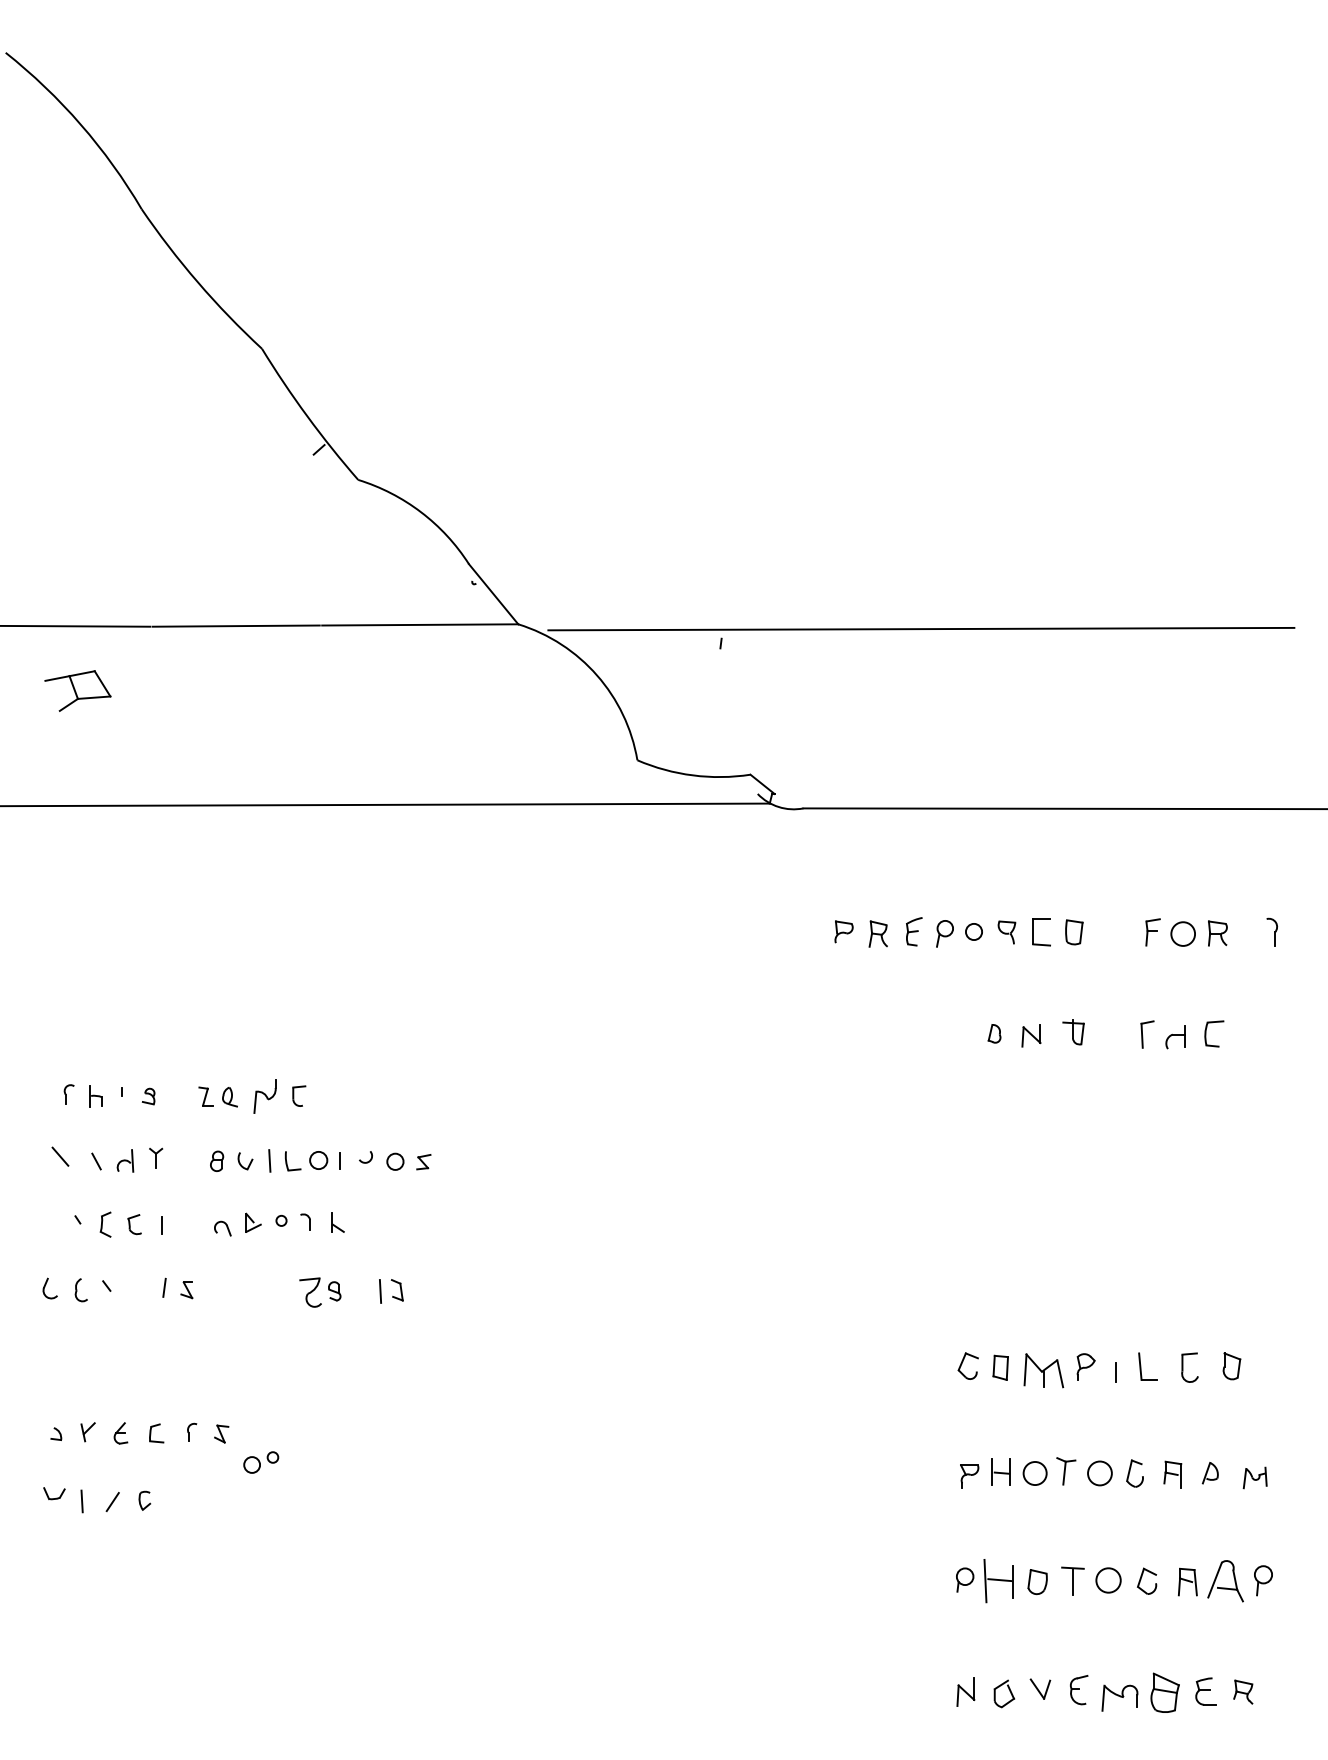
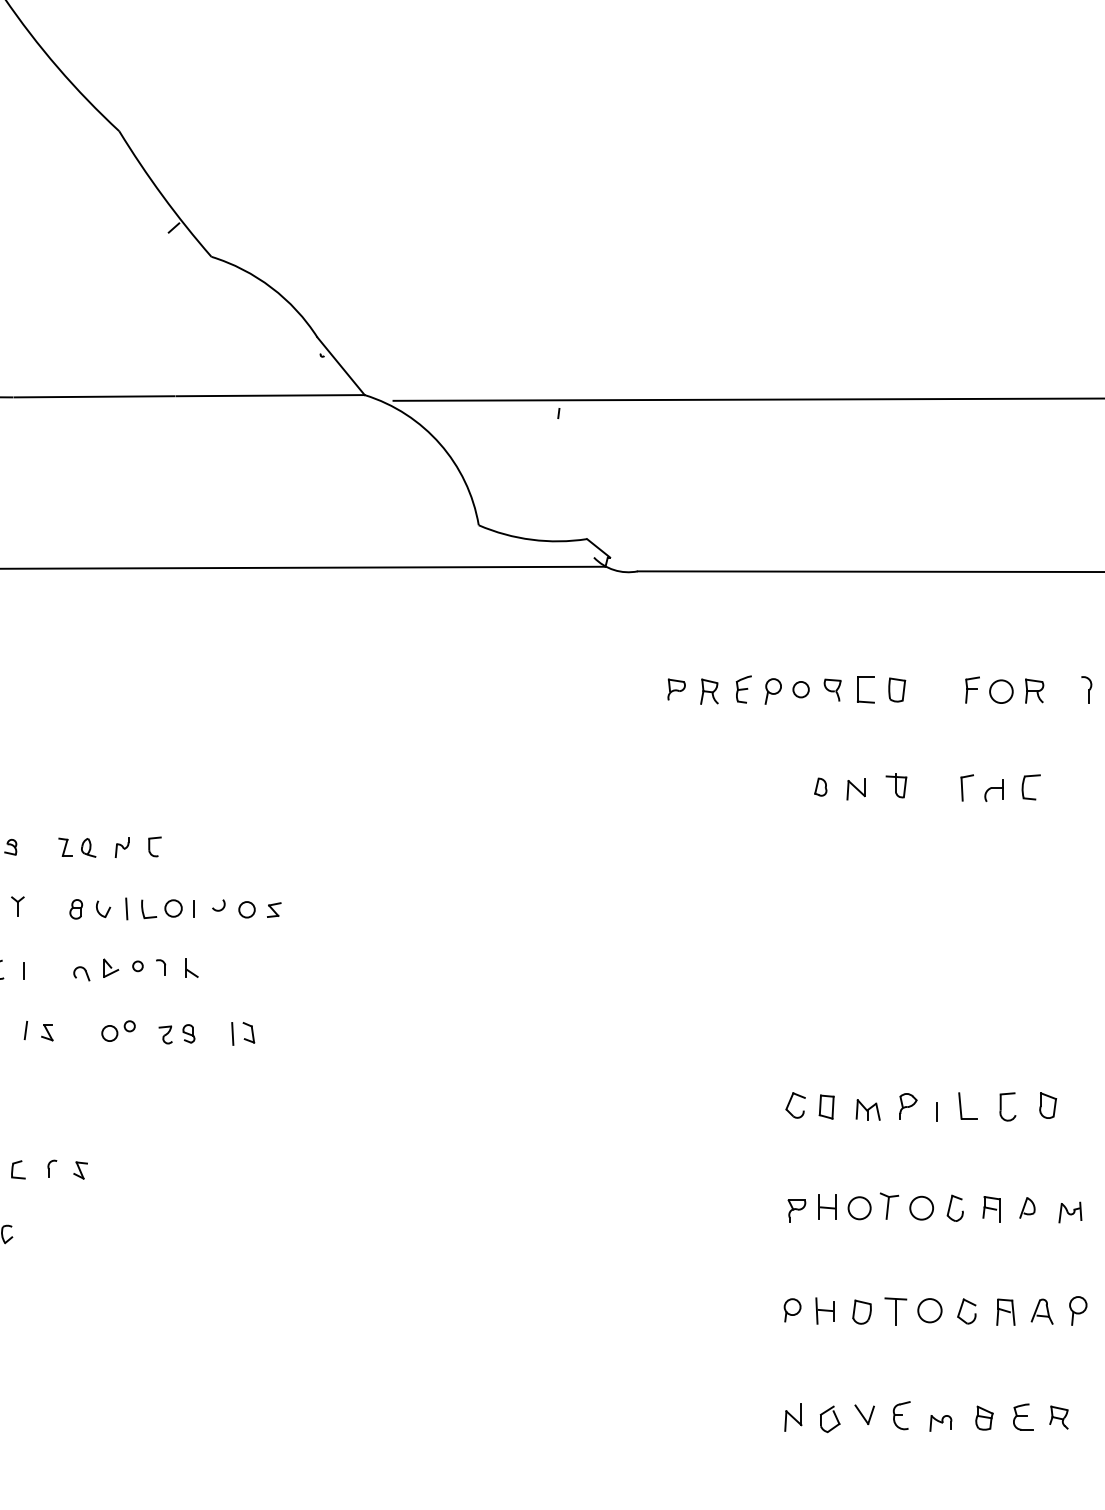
part: (264, 1096) -> (121, 847), size x0.62
part: (310, 1292) -> (165, 1034), size x0.62
part: (1044, 1370) -> (868, 1109), size x0.62
part: (261, 1462) -> (118, 1031), moved
part: (998, 1580) -> (824, 1310), size x0.62
part: (1225, 1581) -> (1041, 1311), size x0.62
part: (1165, 1692) -> (984, 1417), size x0.62
part: (1119, 1697) -> (940, 1422), size x0.62

